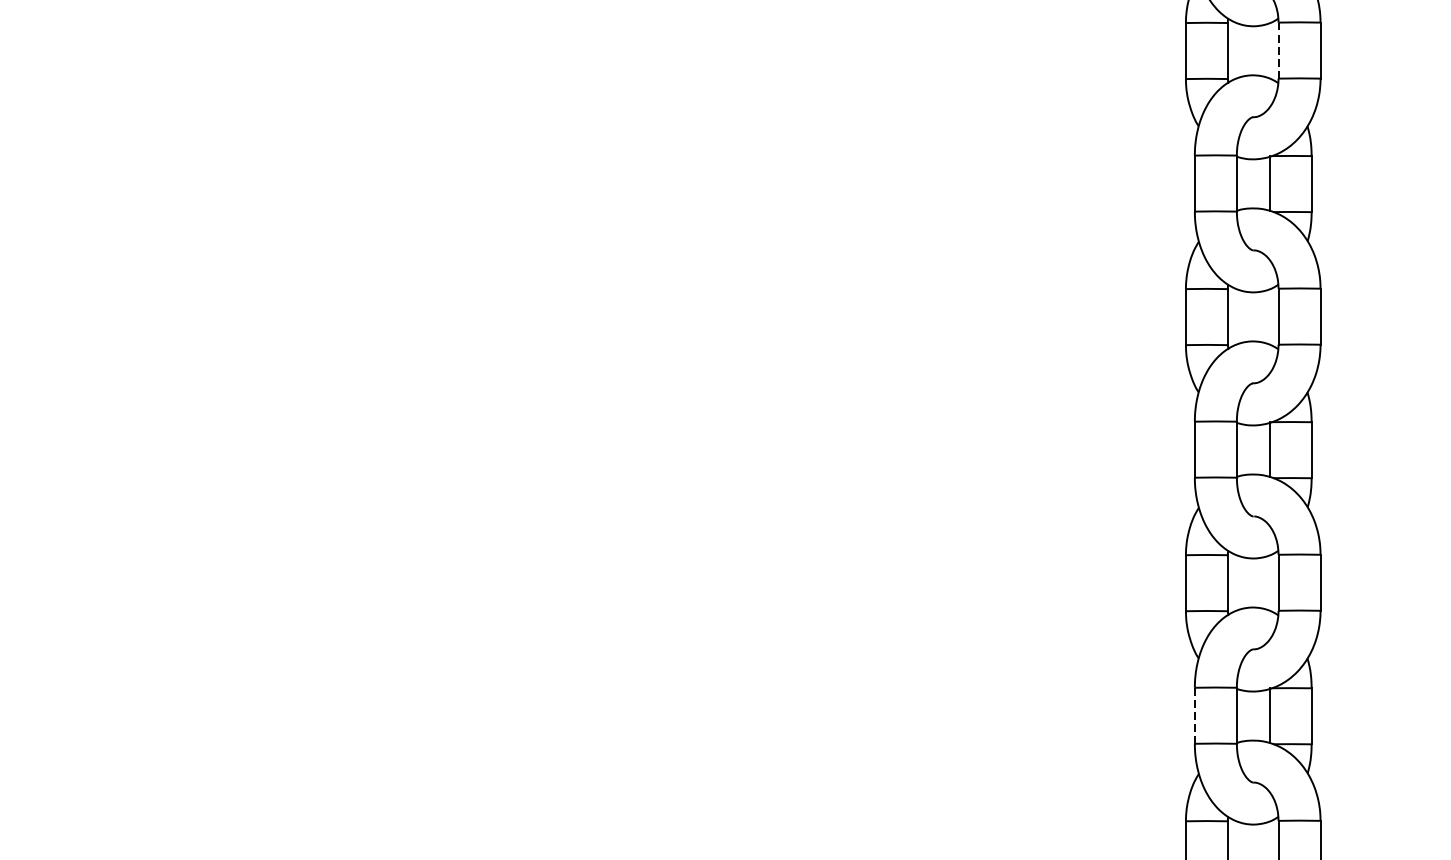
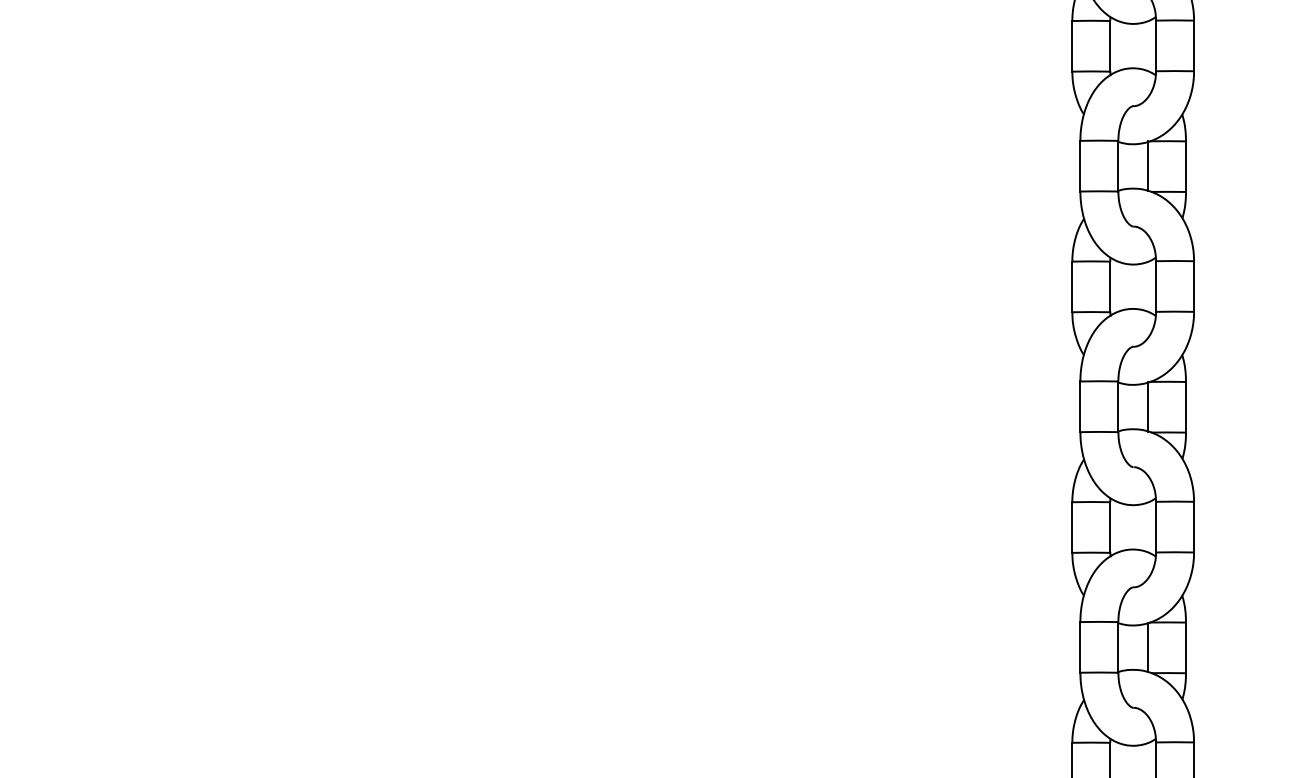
line: (1279, 51) -> (1156, 46), dashed -> solid
line: (1194, 715) -> (1080, 647), dashed -> solid

